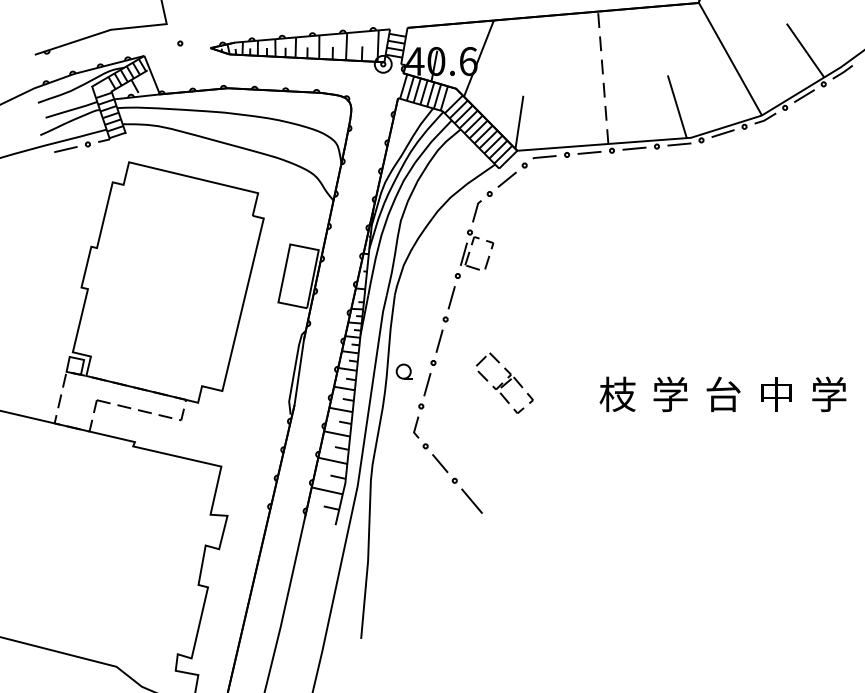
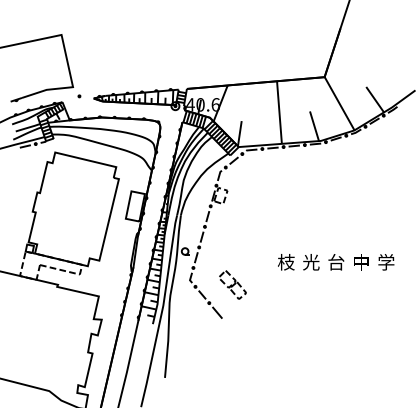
line: (603, 77) -> (279, 112), dashed -> solid
part: (503, 382) -> (232, 284), moved
text: (670, 394) -> (311, 262), 学 -> 光

